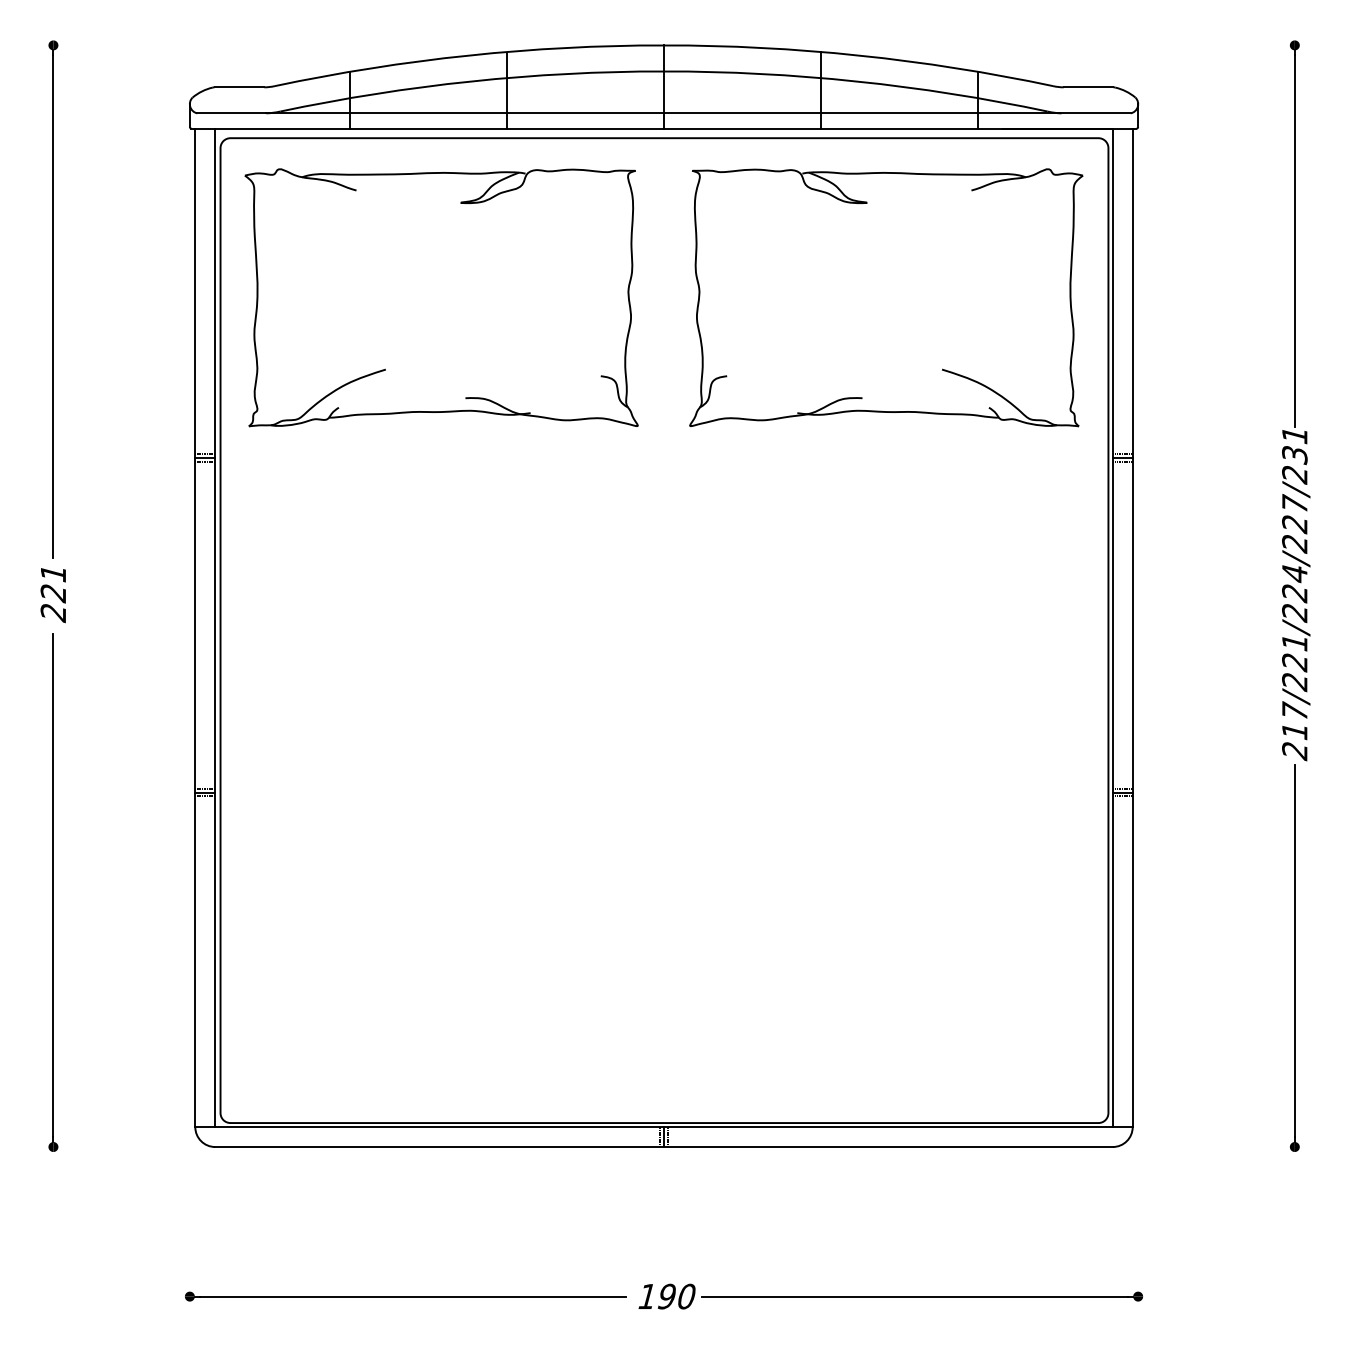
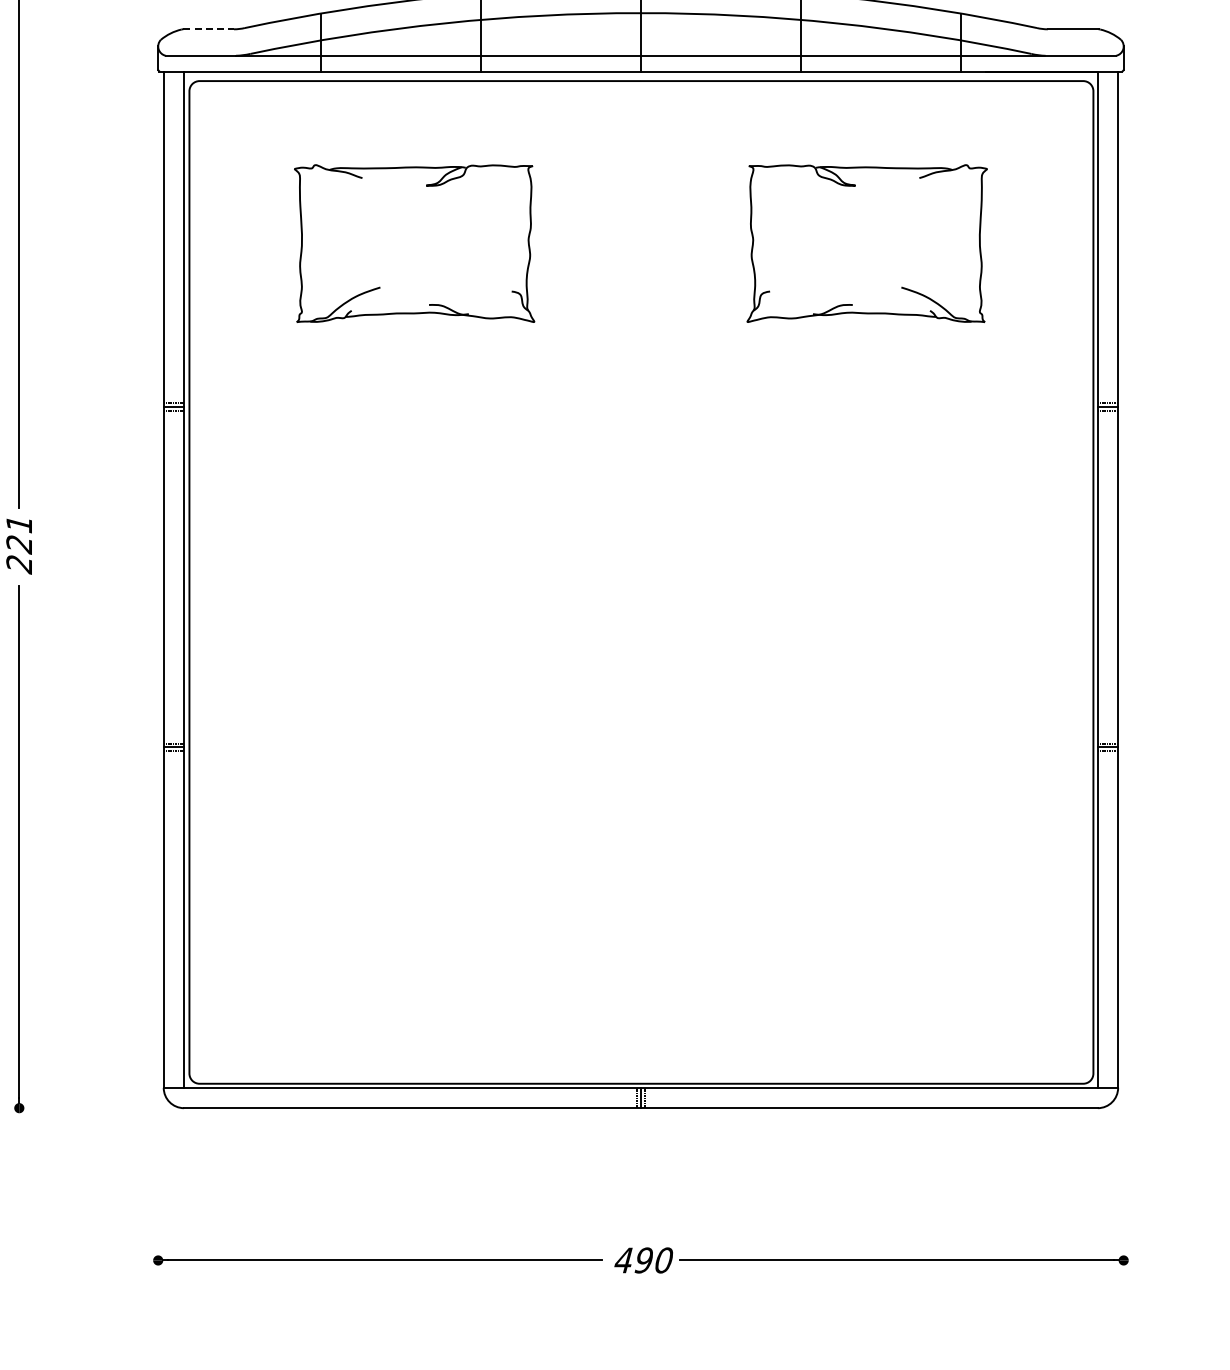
line: (239, 87) -> (208, 29), solid -> dashed
part: (441, 297) -> (414, 243), size x0.6
part: (886, 297) -> (867, 243), size x0.6
text: (646, 1296) -> (623, 1260), 190 -> 490

